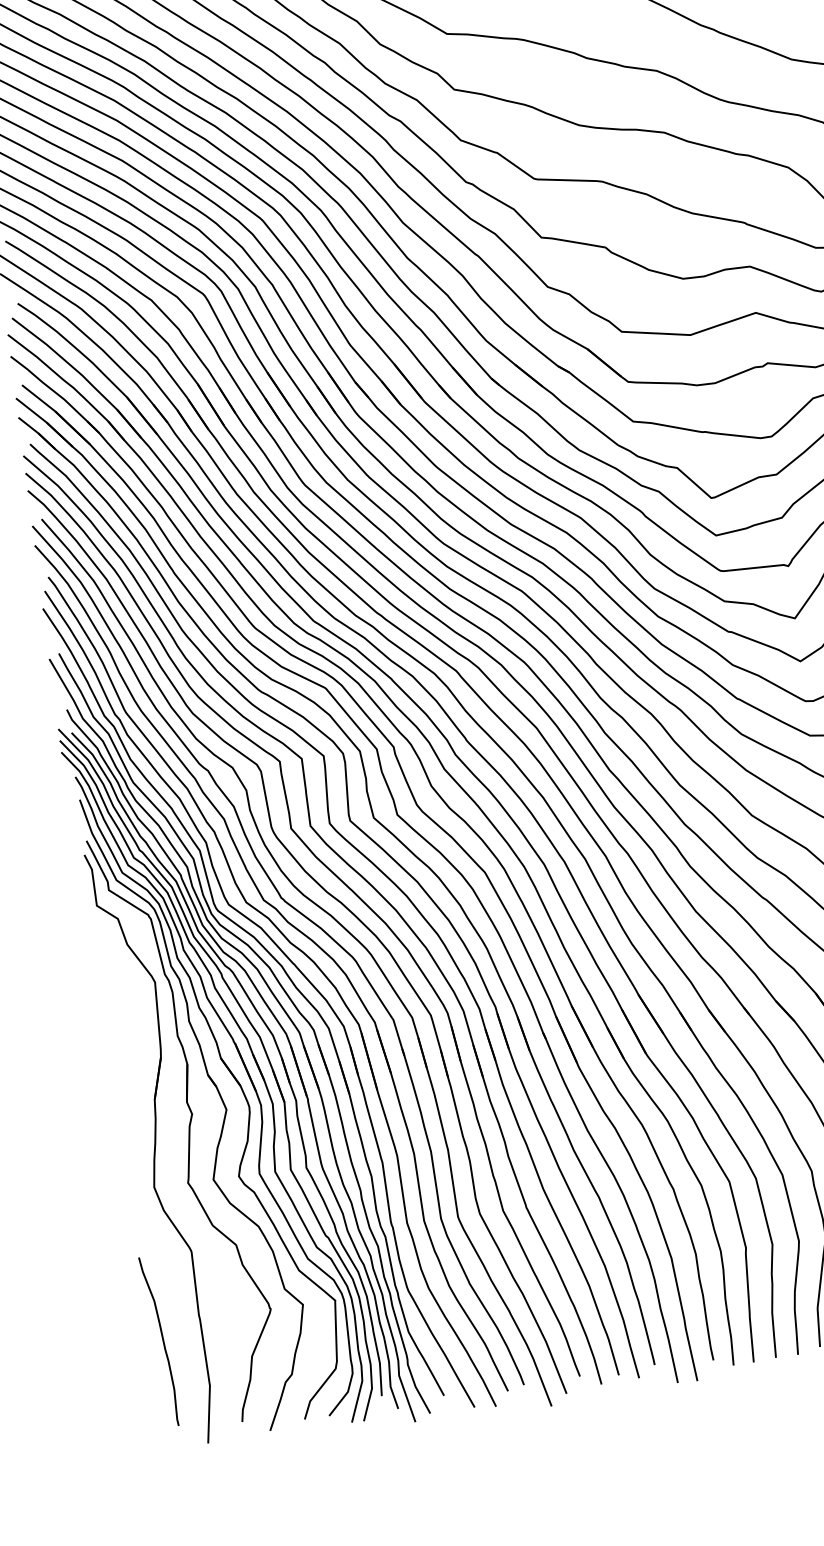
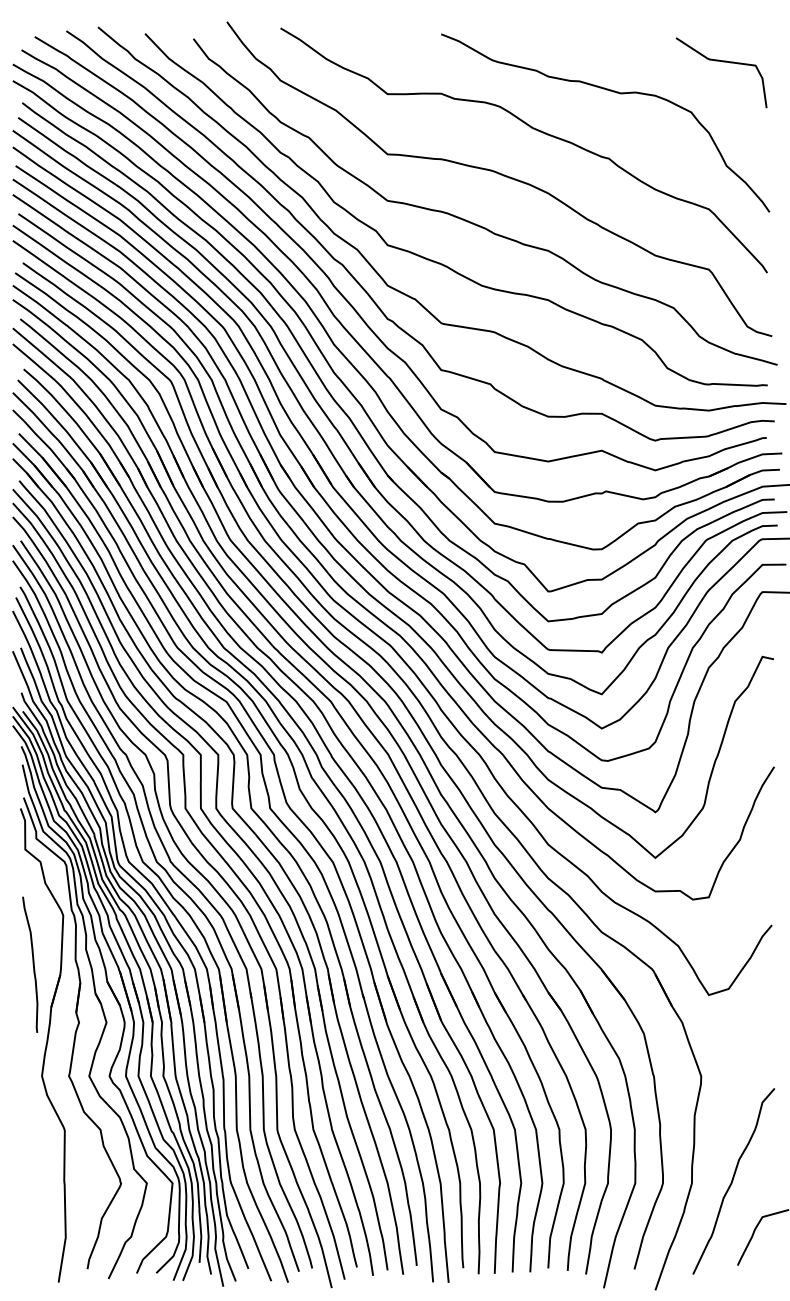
curve: (161, 1340) -> (32, 964), moved

